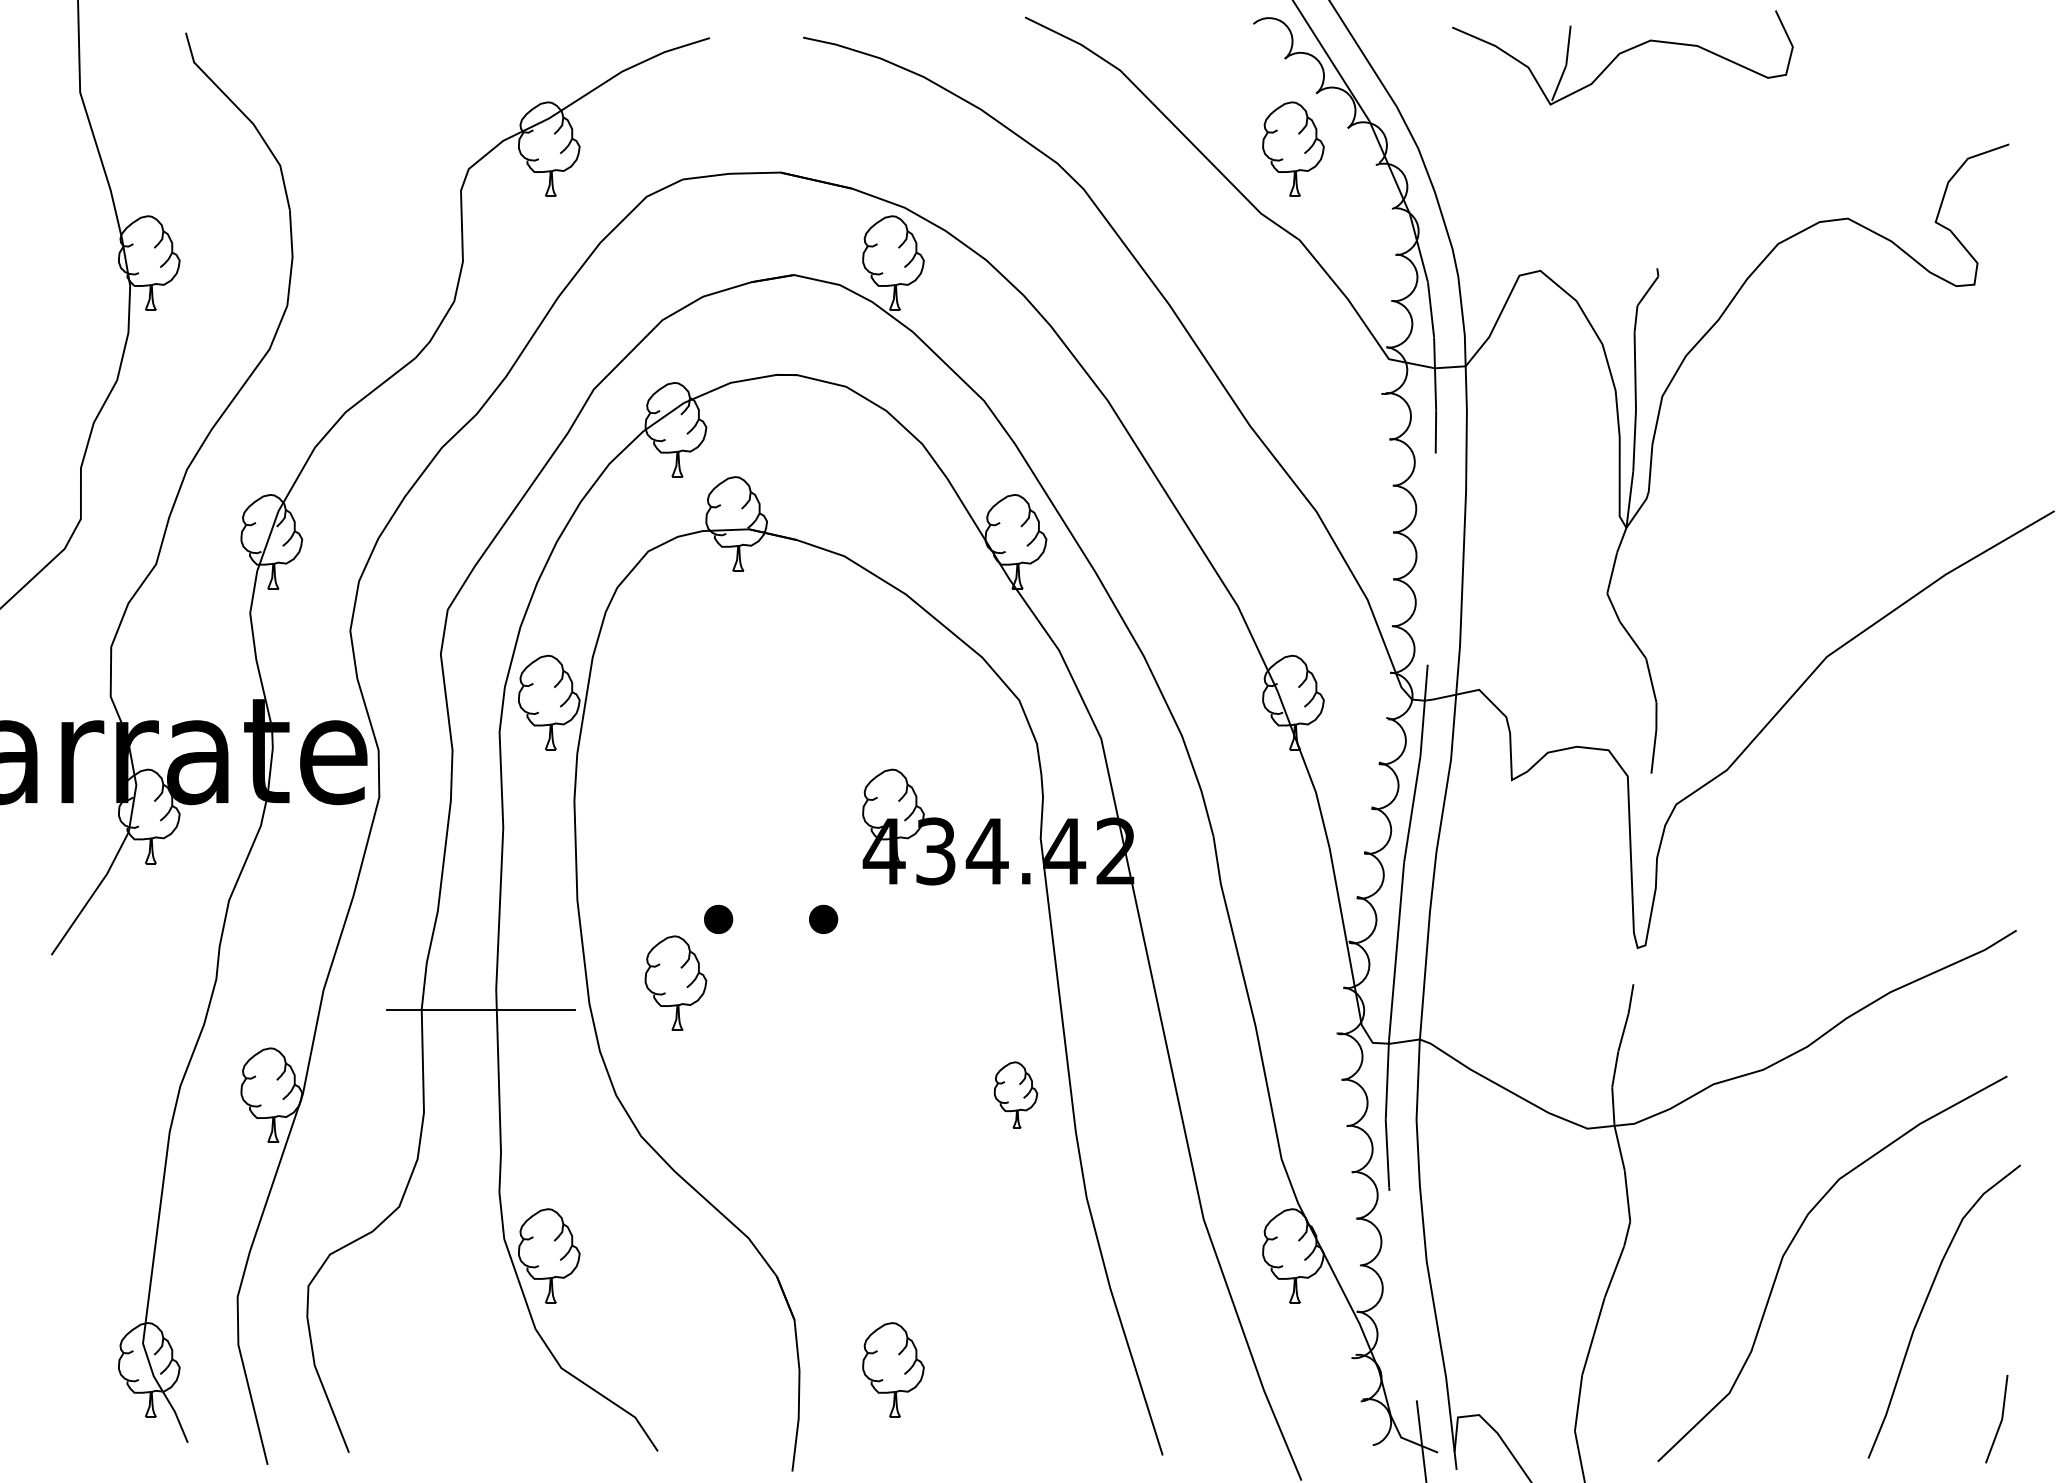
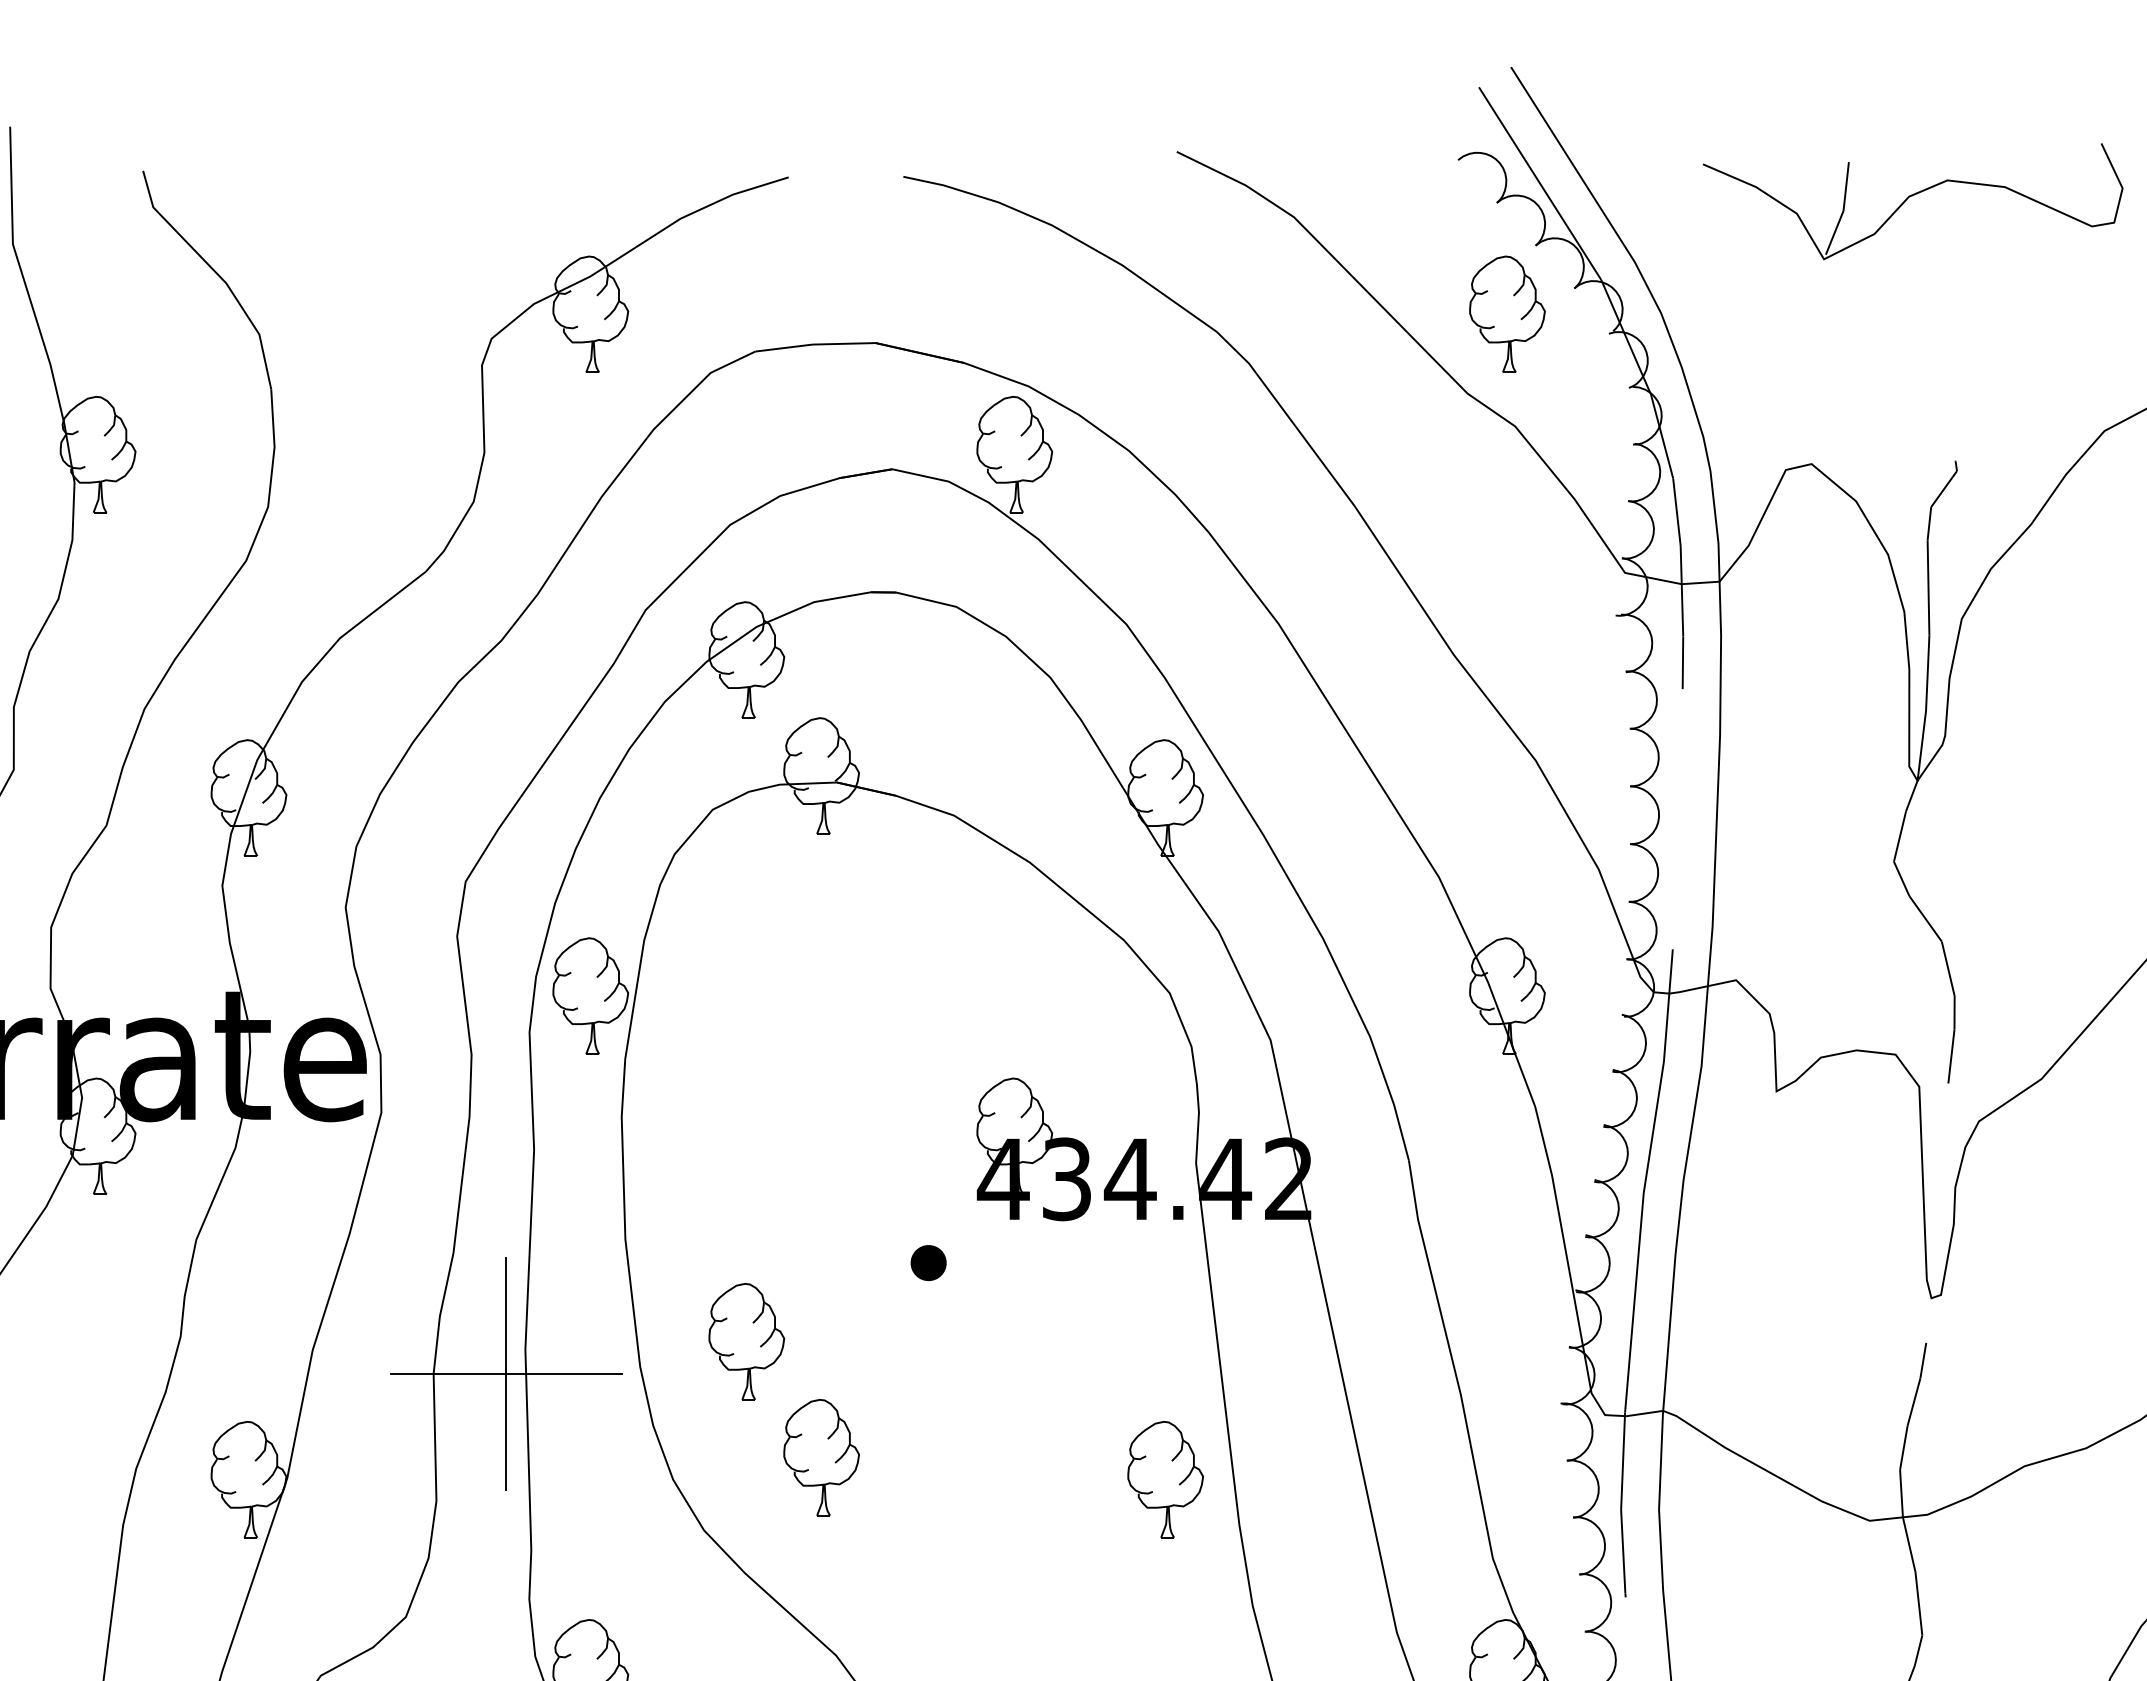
part: (718, 918) -> (799, 1261), removed
line: (480, 1009) -> (506, 1373), added
part: (736, 1077) -> (821, 1457), added
part: (1015, 1094) -> (1165, 1478), size x1.43

